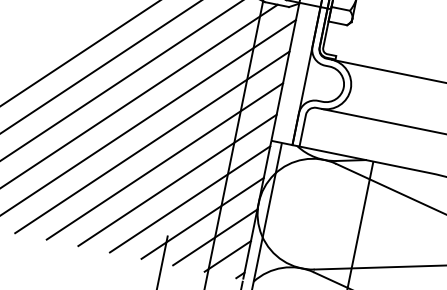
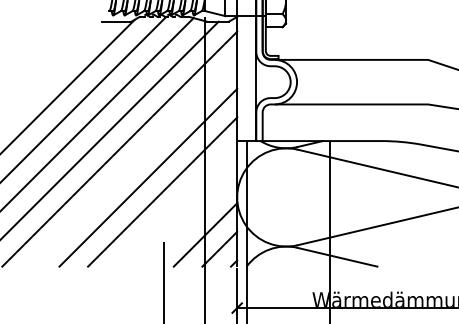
line: (151, 142) -> (133, 163), removed
line: (189, 199) -> (176, 206), removed
line: (203, 218) -> (191, 220), removed

